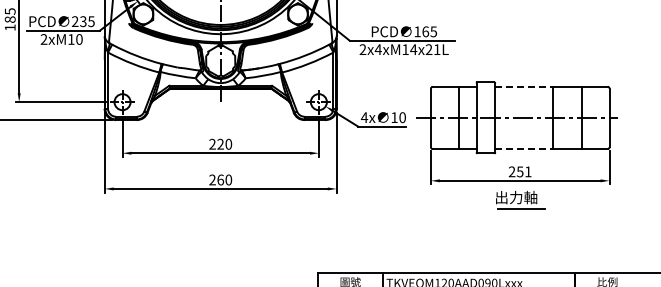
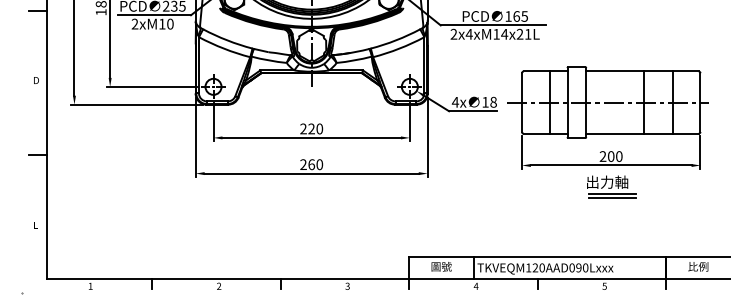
line: (524, 86) -> (615, 71), dashed -> solid
text: (402, 117) -> (493, 102), 10 -> 18
line: (524, 148) -> (615, 133), dashed -> solid
text: (523, 171) -> (614, 156), 251 -> 200
line: (521, 212) -> (612, 197), added

